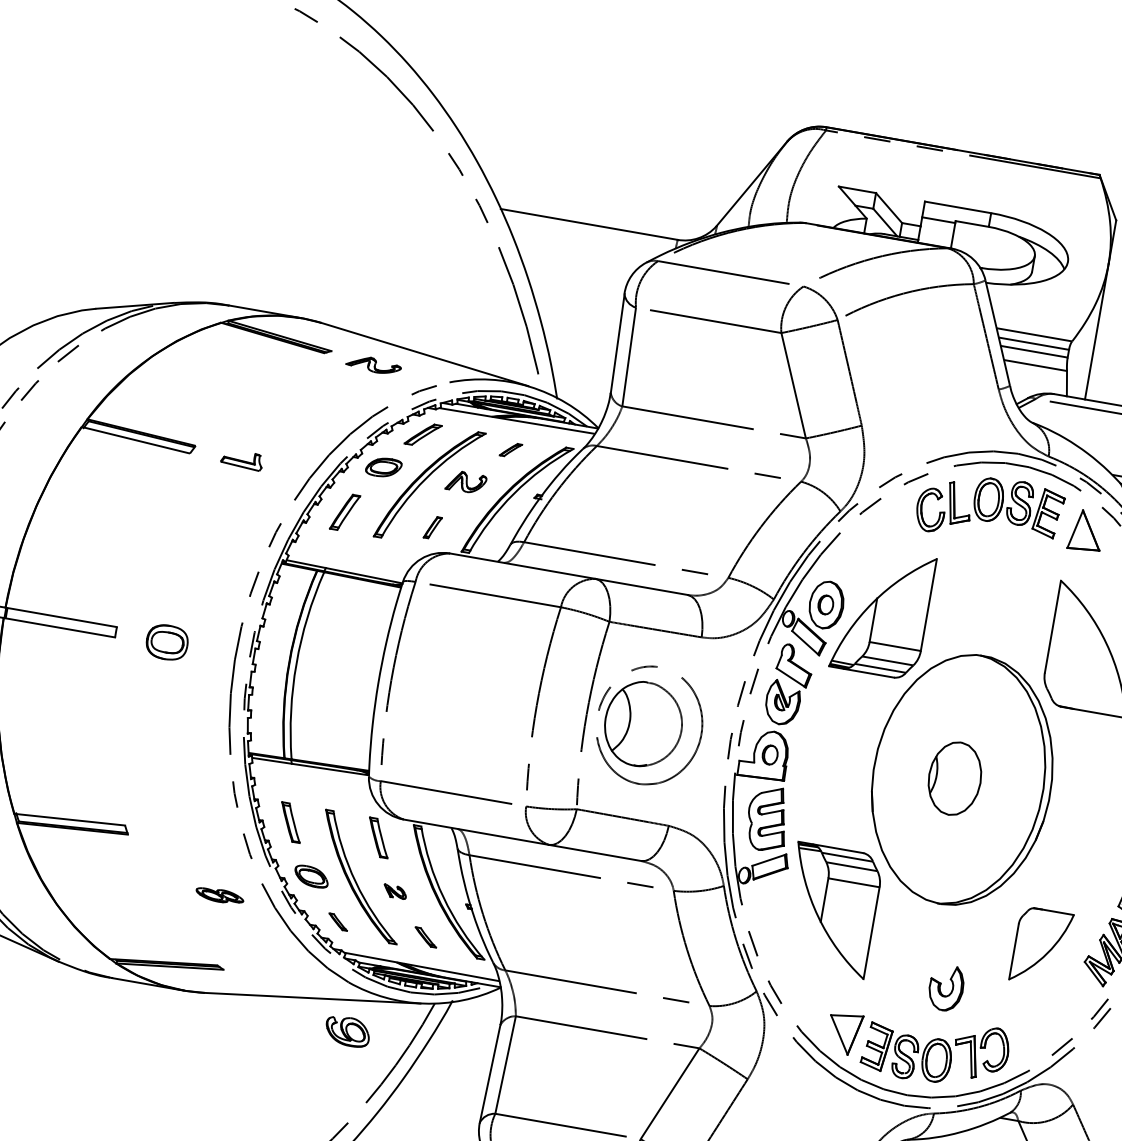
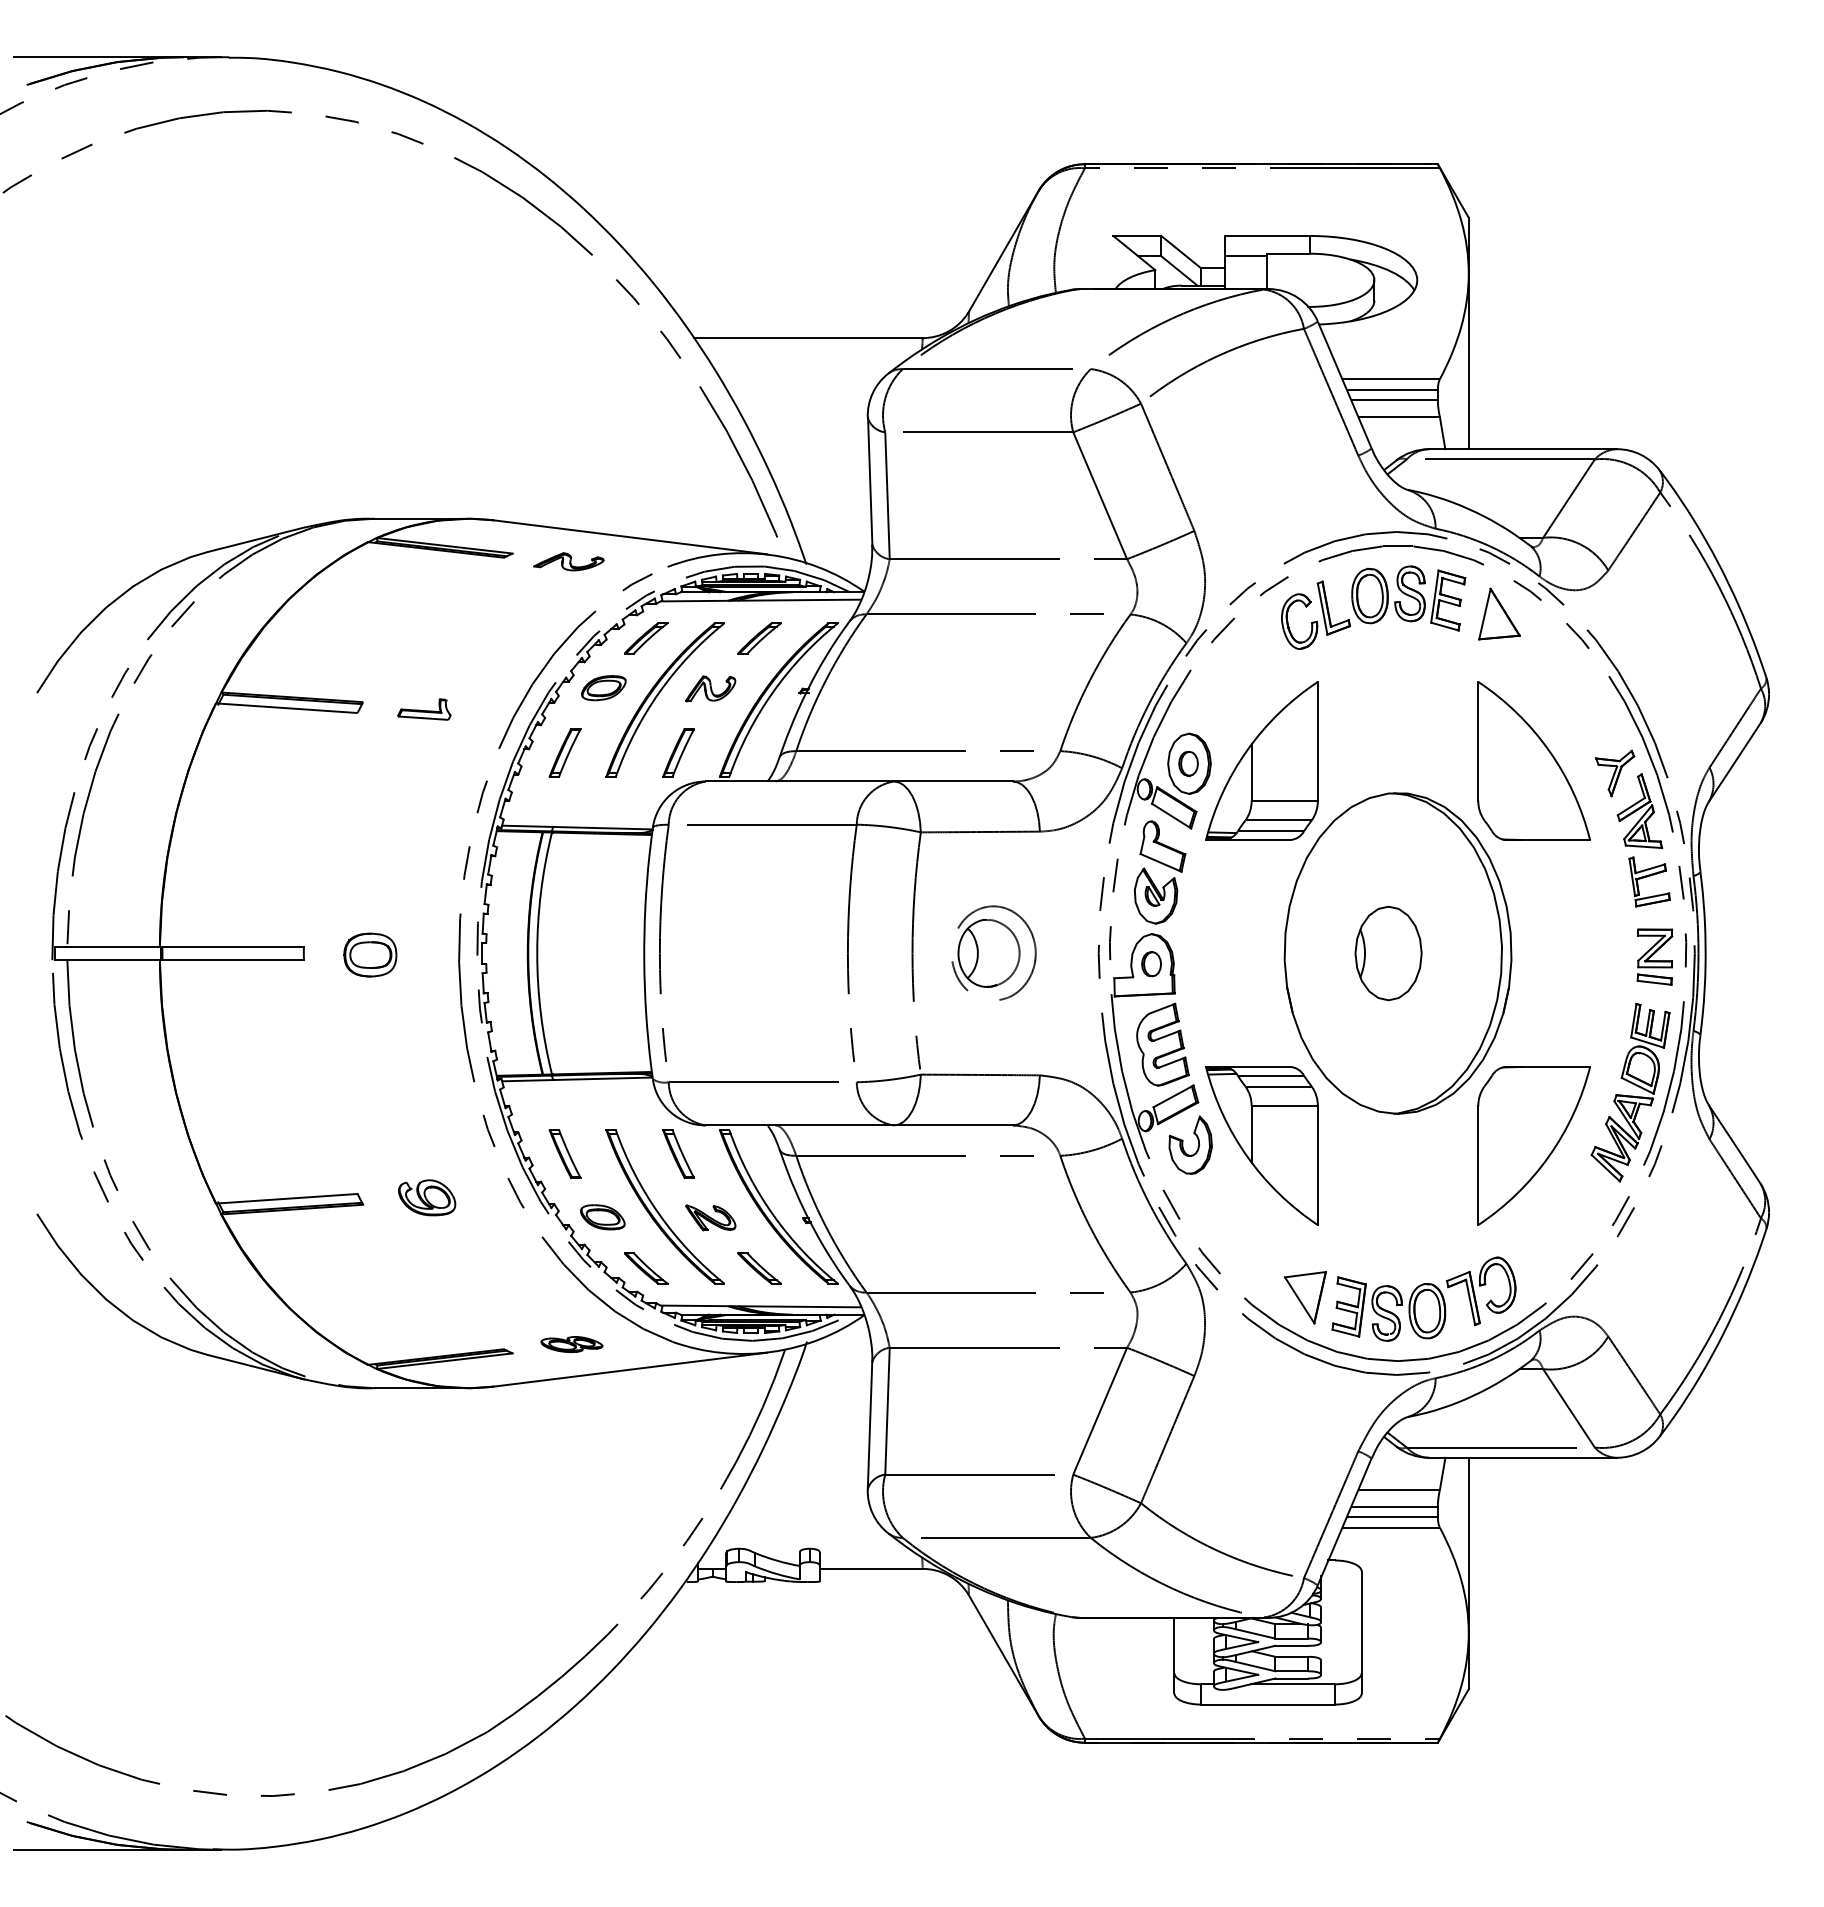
part: (510, 450) -> (759, 638), size x1.67
part: (432, 527) -> (678, 752), size x1.67
part: (649, 724) -> (993, 952), size x0.62
part: (394, 891) -> (710, 1217), size x1.67
part: (219, 895) -> (571, 1344), moved
part: (338, 922) -> (646, 1268), size x1.67
part: (425, 937) -> (759, 1268), size x1.43
part: (1041, 946) -> (1533, 1145), size x1.67
part: (940, 986) -> (1183, 1144), moved
part: (348, 1031) -> (427, 1197), moved

